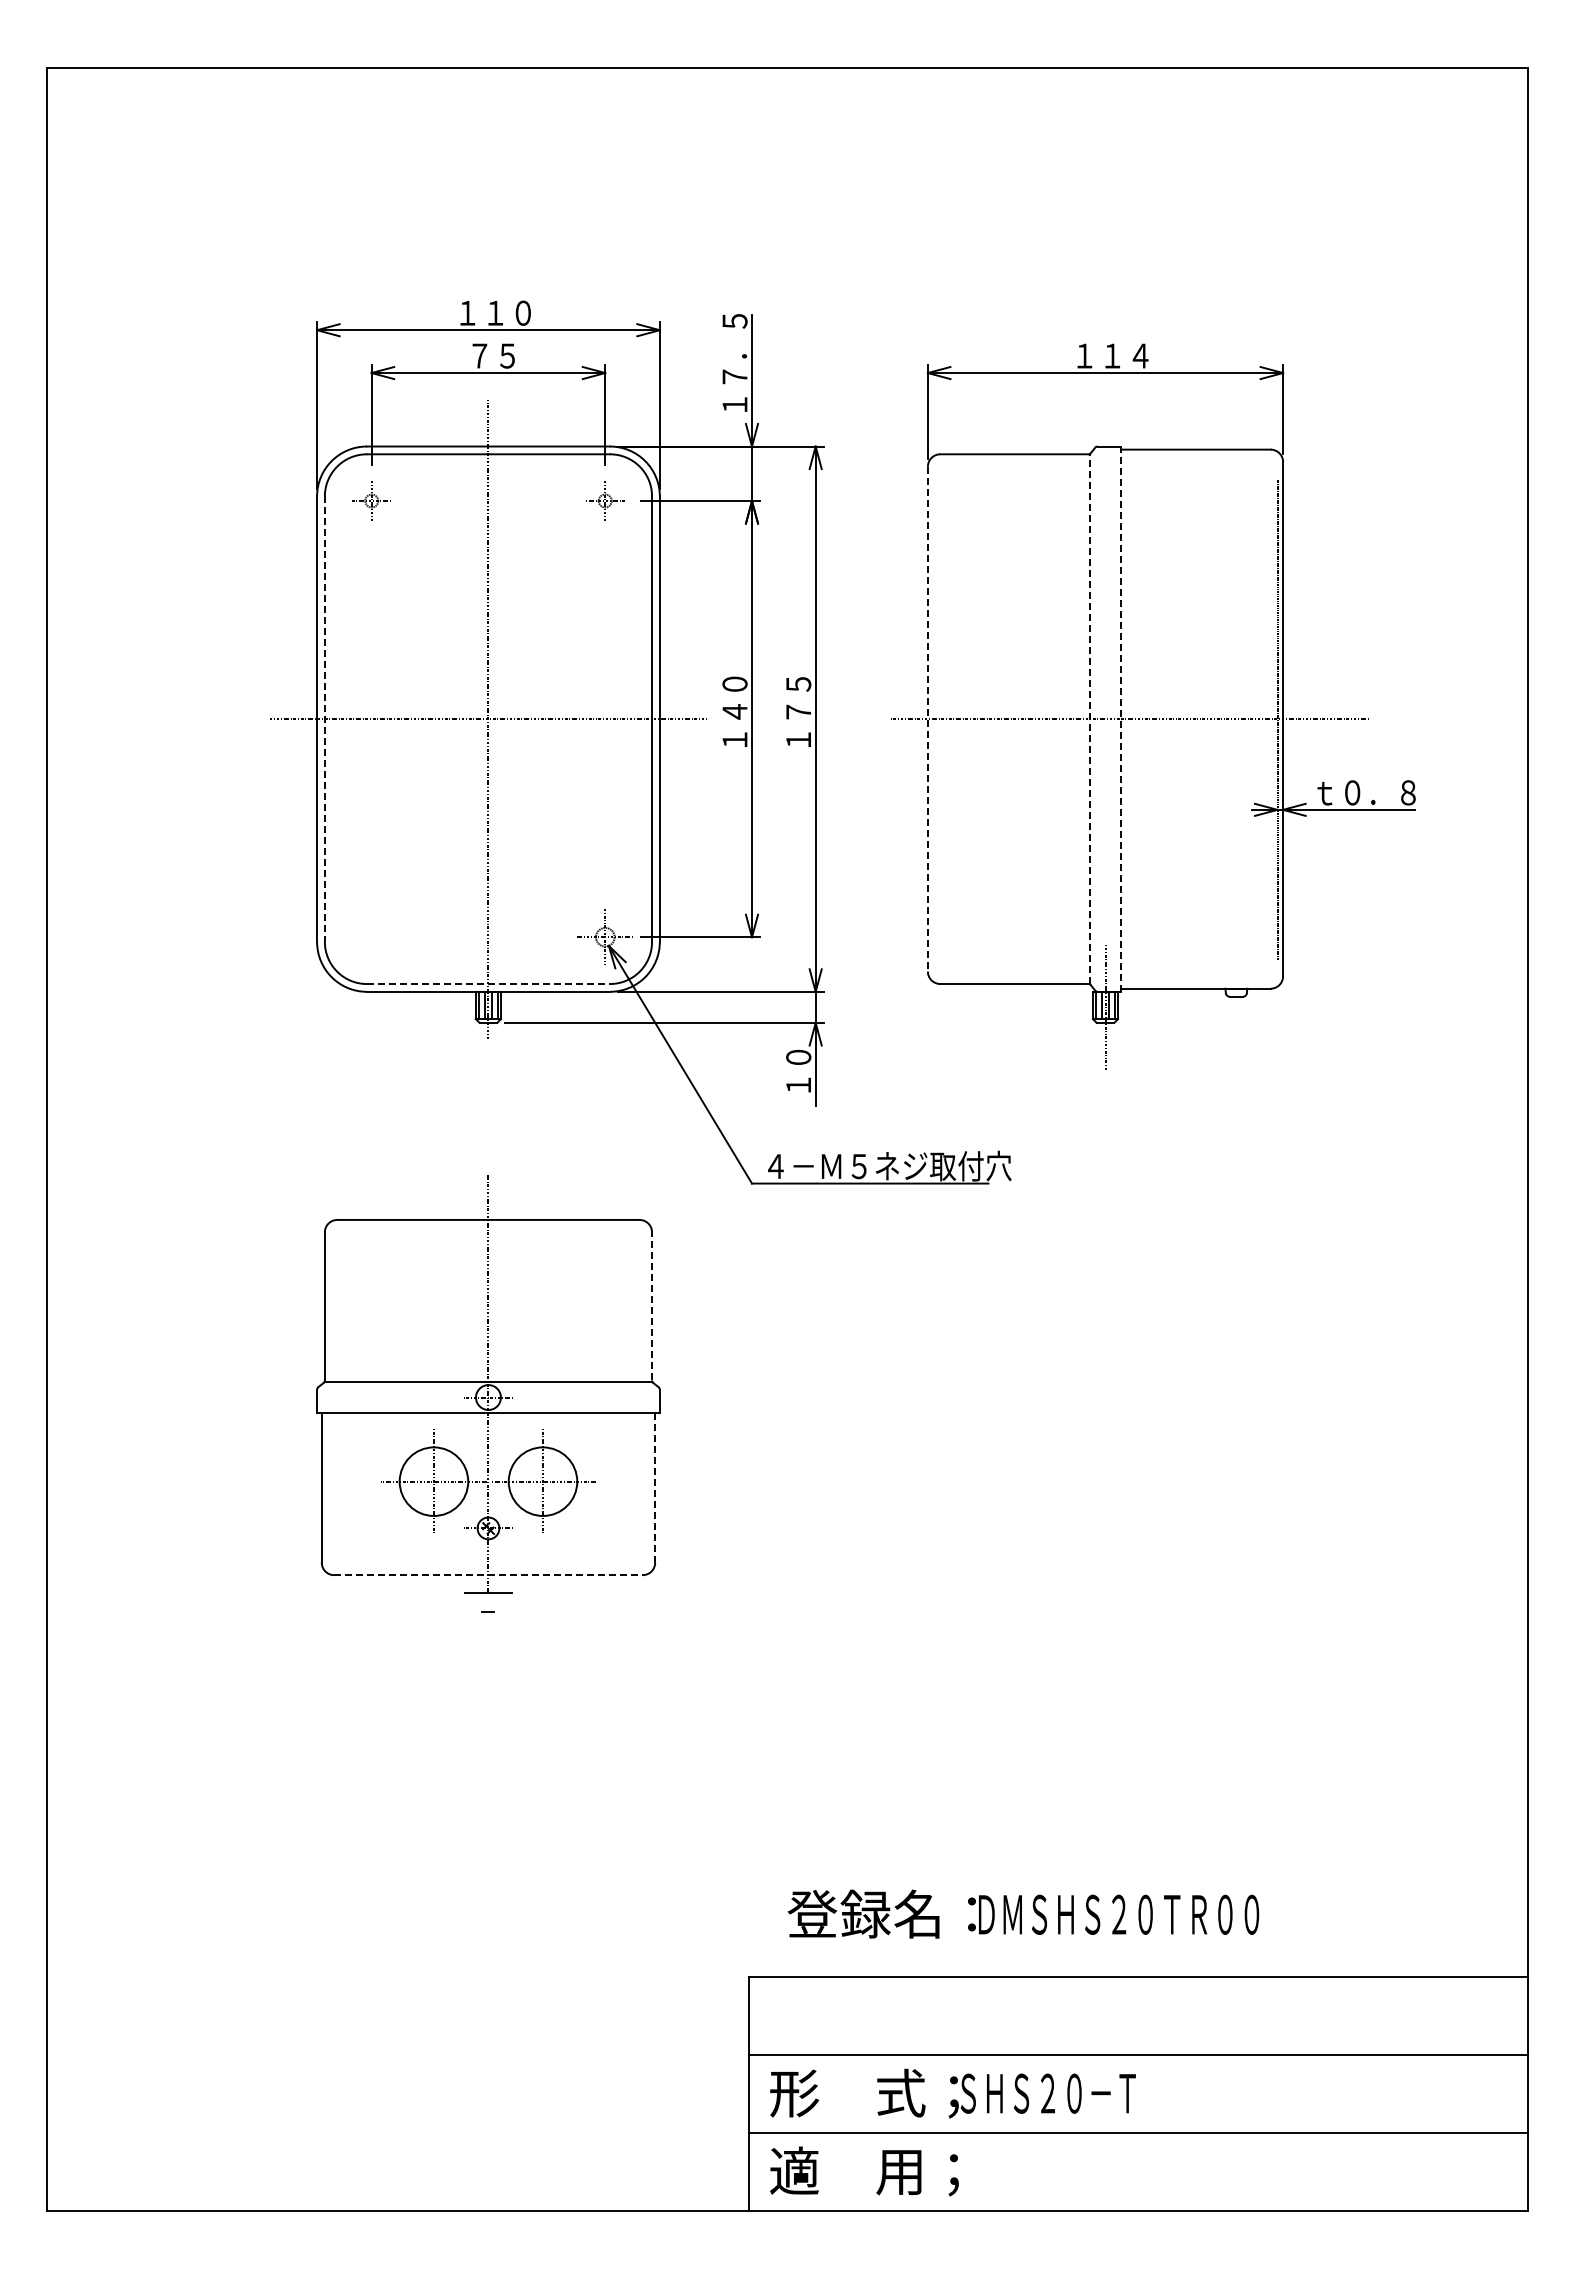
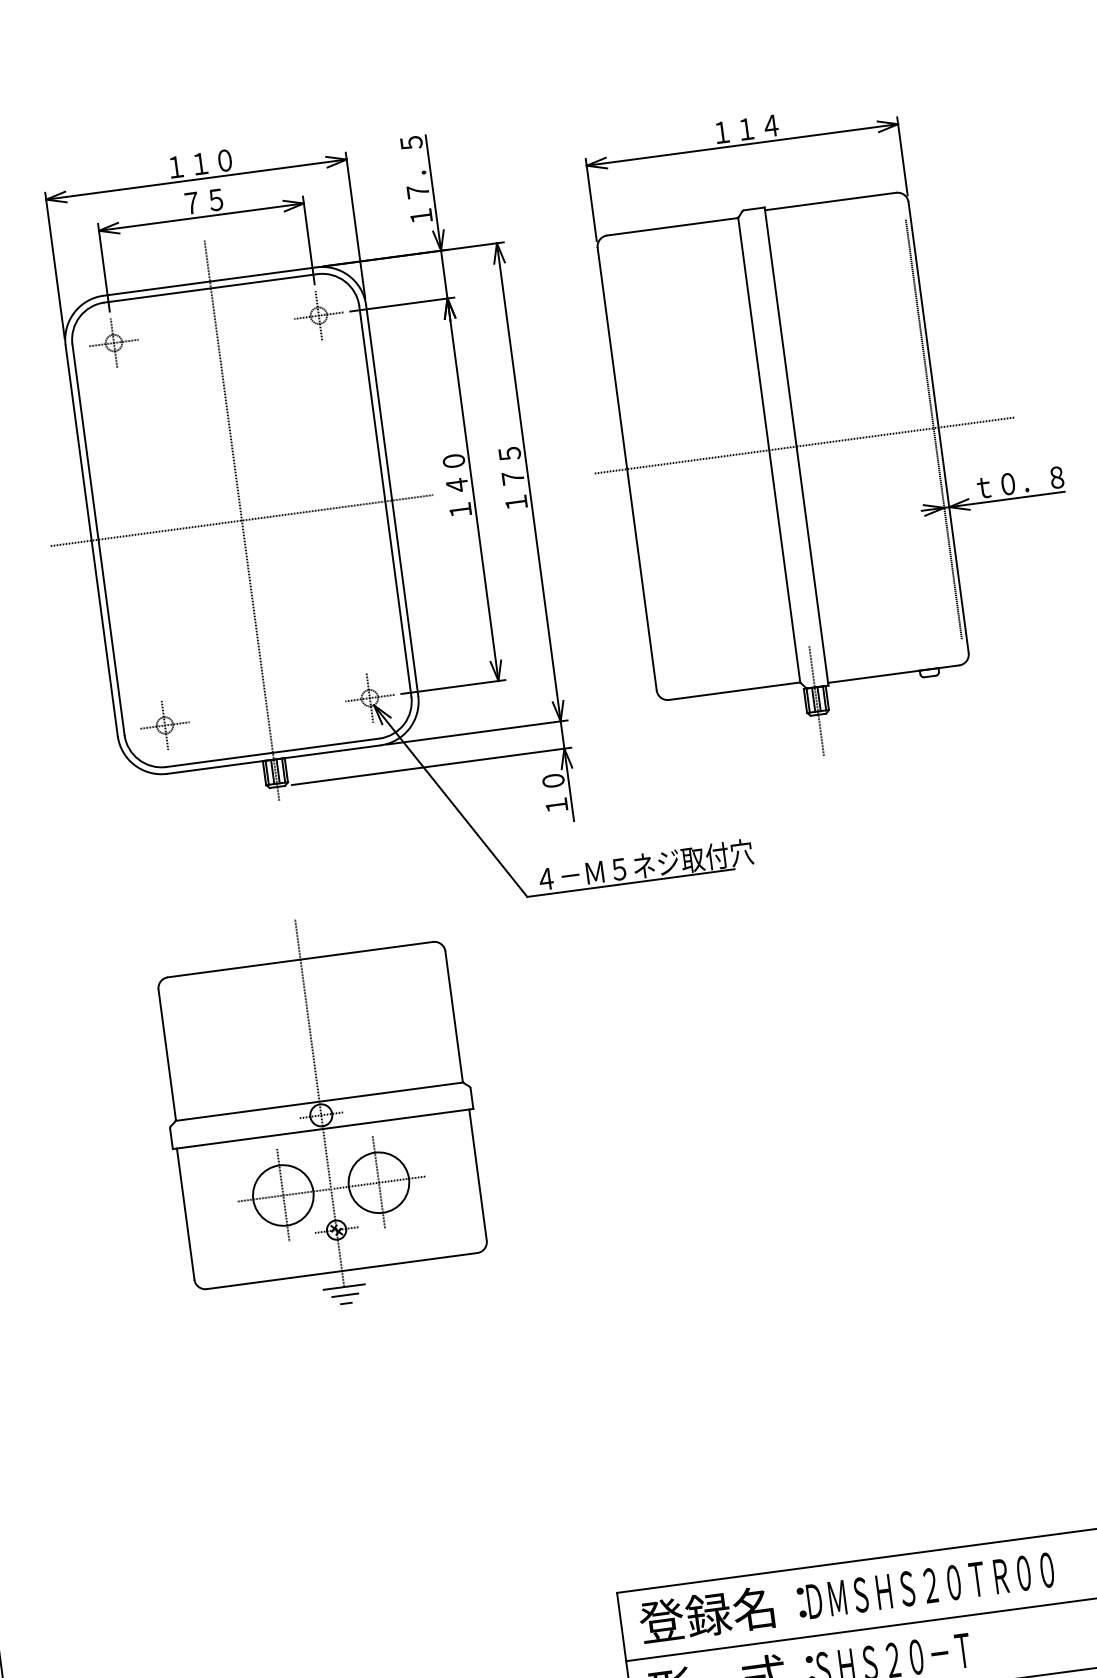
part: (371, 500) -> (113, 342), size x1.43
part: (604, 500) -> (318, 315), size x1.43
line: (1089, 718) -> (768, 449), dashed -> solid
line: (324, 719) -> (98, 540), dashed -> solid
line: (927, 719) -> (626, 469), dashed -> solid
line: (1121, 719) -> (796, 446), dashed -> solid
part: (371, 936) -> (164, 724), added
line: (488, 984) -> (273, 753), dashed -> solid
line: (652, 1305) -> (454, 1015), dashed -> solid
line: (655, 1487) -> (478, 1174), dashed -> solid
line: (488, 1575) -> (342, 1271), dashed -> solid
line: (488, 1602) -> (345, 1295), added
text: (1023, 1913) -> (846, 1595), moved

